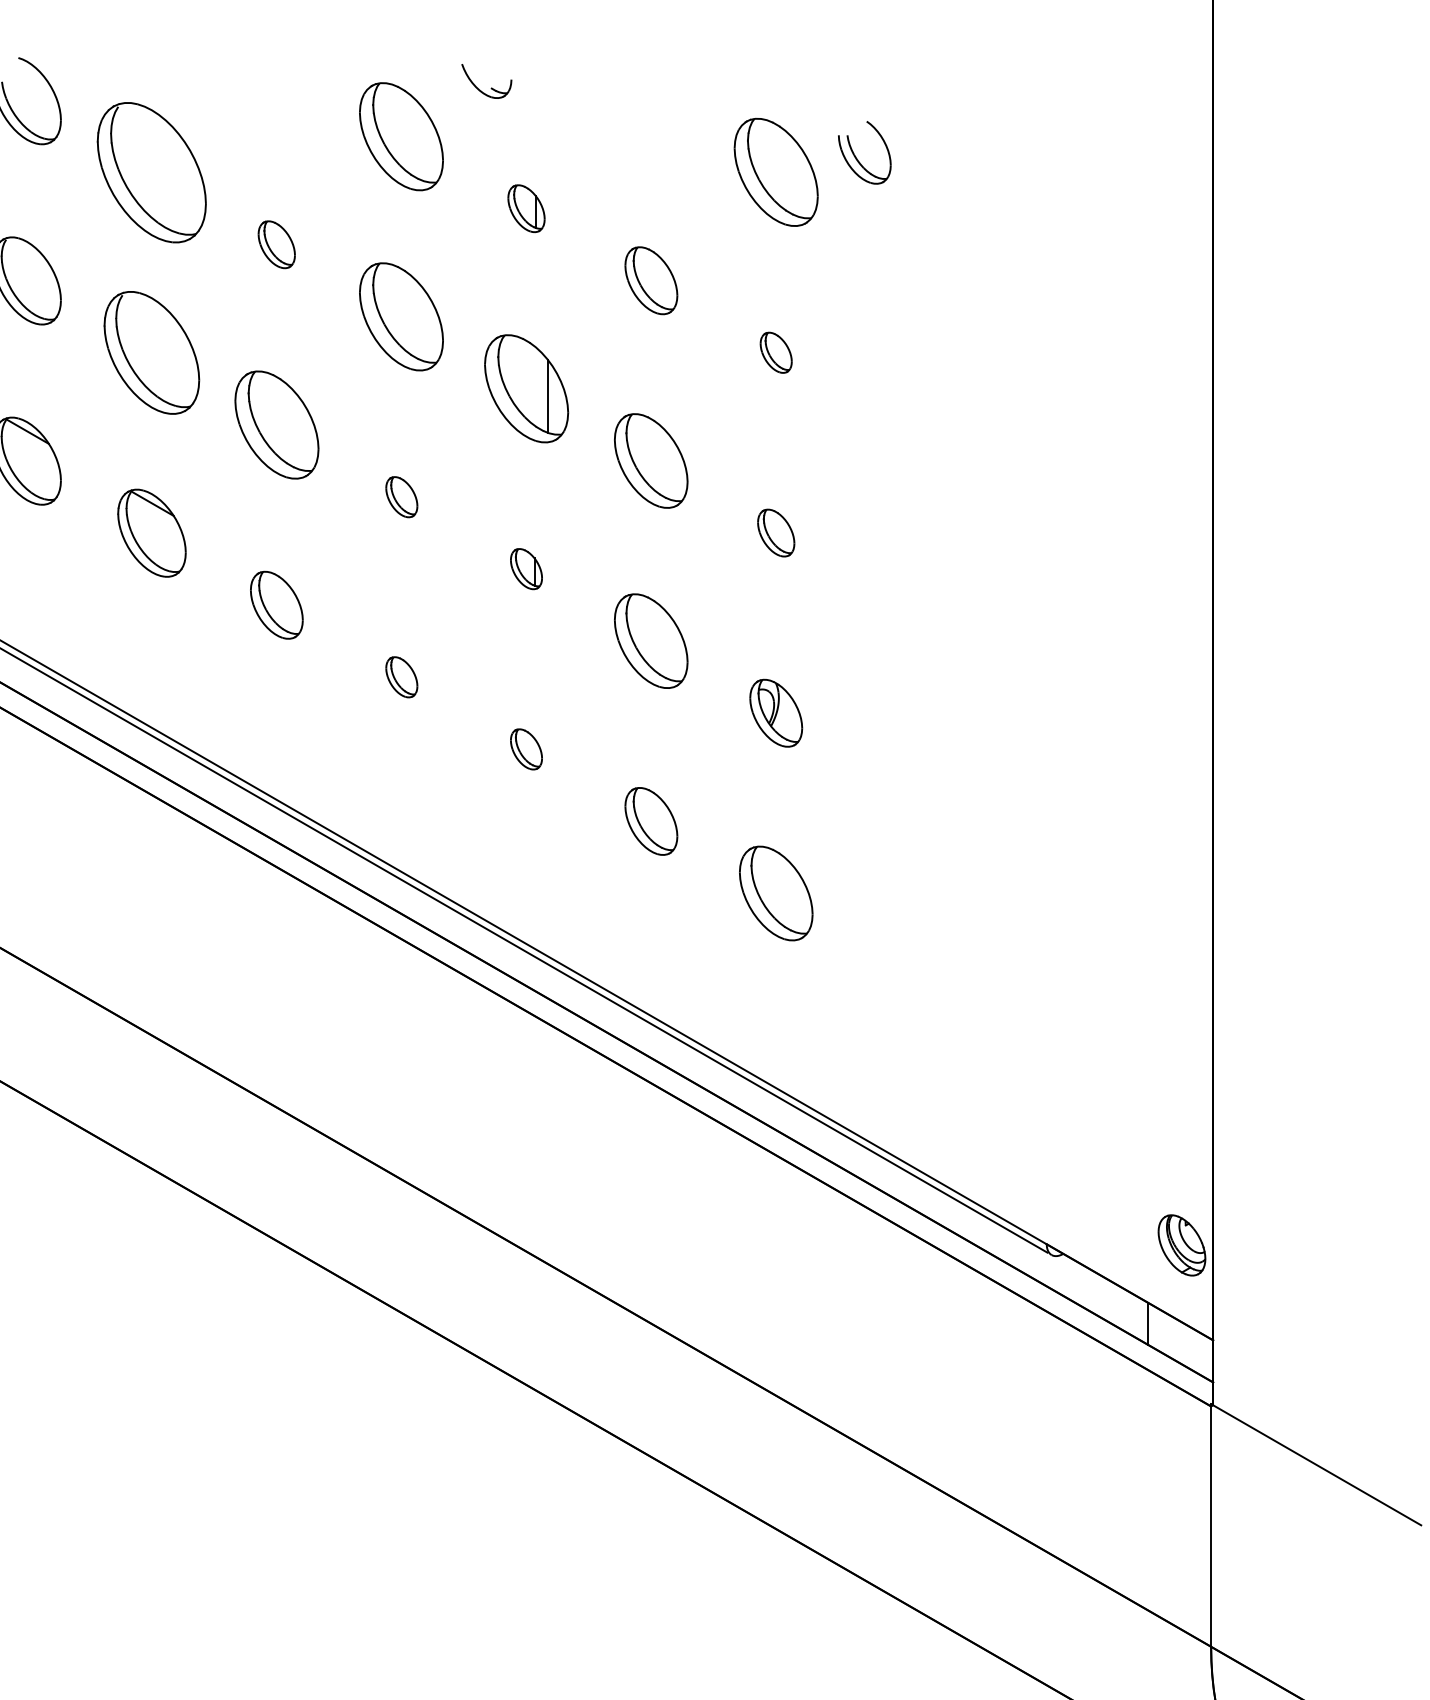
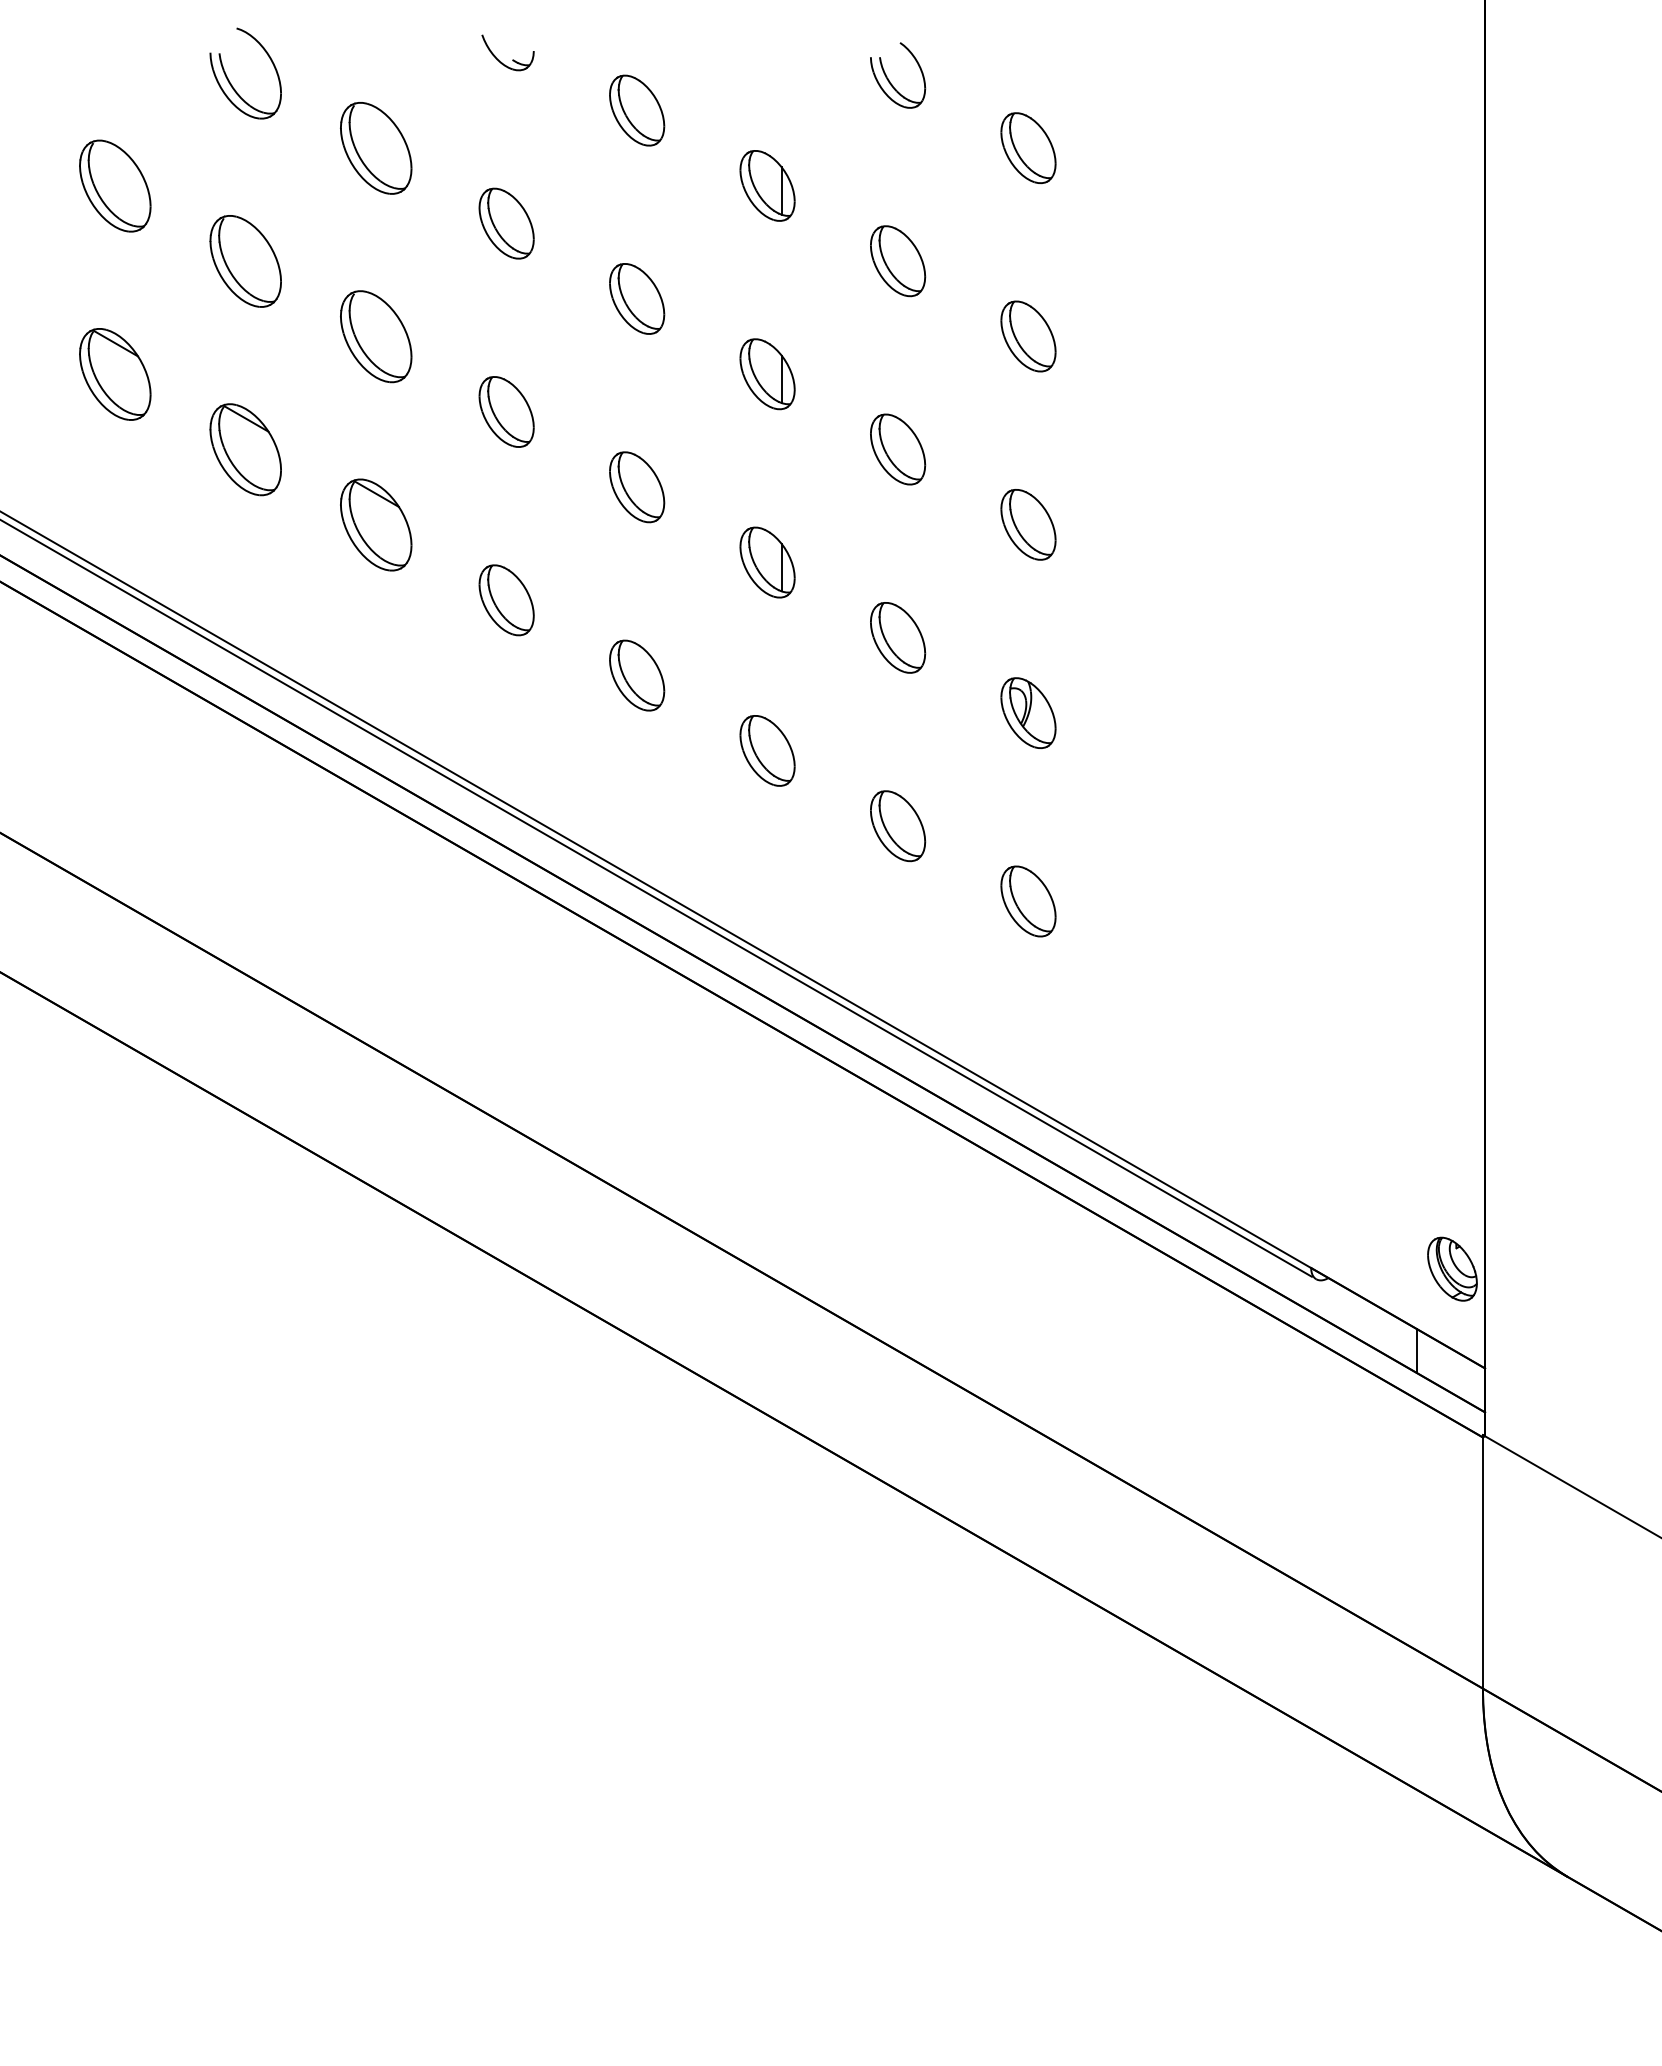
part: (491, 87) -> (512, 59), moved
part: (402, 136) -> (637, 110), size x0.62
part: (857, 158) -> (890, 81), moved
part: (152, 172) -> (376, 148), size x0.62
part: (776, 172) -> (1028, 148), size x0.62
part: (526, 208) -> (767, 185), size x1.43
part: (276, 244) -> (506, 223), size x1.43
part: (402, 316) -> (637, 298), size x0.62
part: (152, 352) -> (376, 336), size x0.71
part: (776, 352) -> (1028, 336), size x1.67
part: (526, 389) -> (767, 374), size x0.62
part: (276, 424) -> (506, 411), size x0.62
part: (651, 460) -> (898, 449), size x0.71
part: (402, 497) -> (637, 487), size x1.67
part: (776, 532) -> (1028, 524), size x1.43
part: (526, 569) -> (767, 562), size x1.67
part: (651, 640) -> (898, 637), size x0.71
part: (402, 677) -> (637, 675), size x1.67
part: (526, 749) -> (767, 750), size x1.67
part: (776, 893) -> (1028, 901), size x0.71

